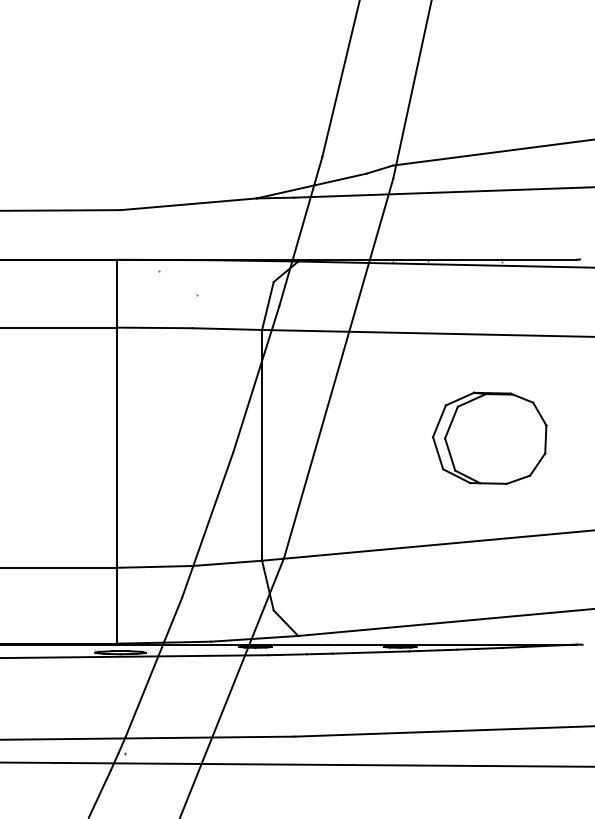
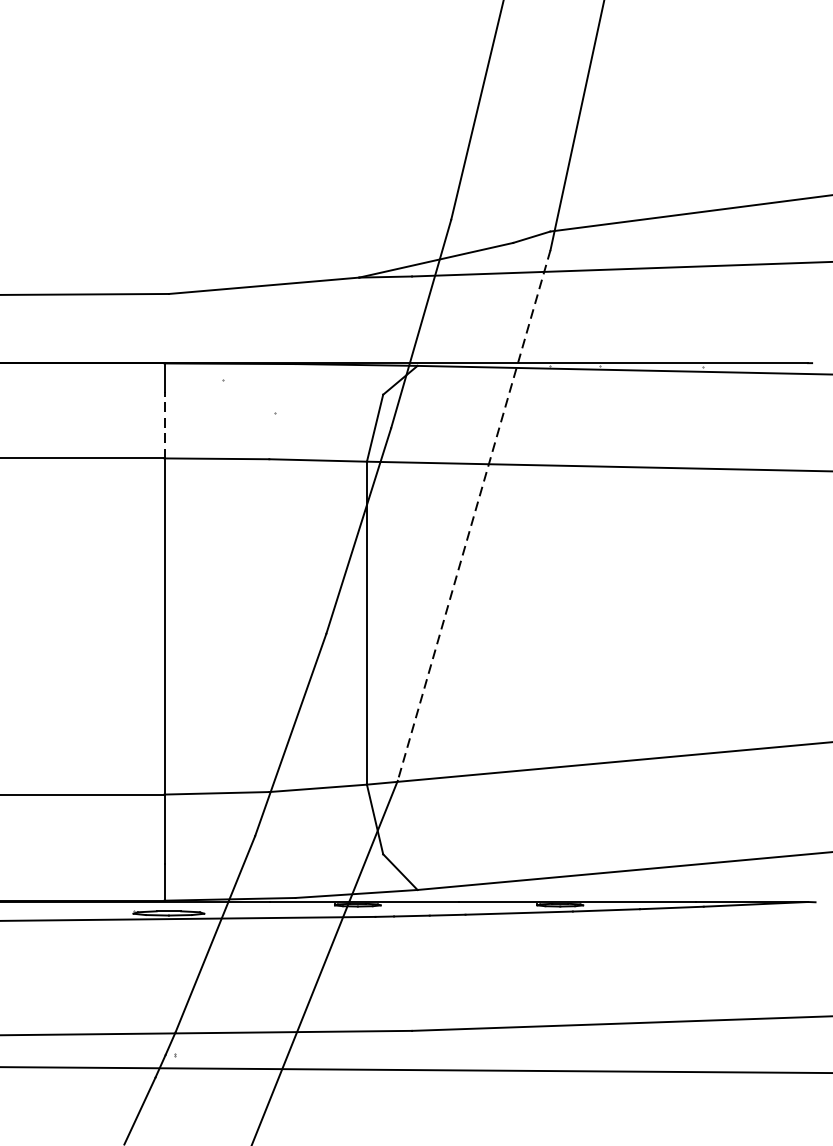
line: (117, 303) -> (164, 424), solid -> dashed
line: (338, 368) -> (473, 515), solid -> dashed
part: (489, 437) -> (685, 612), removed

